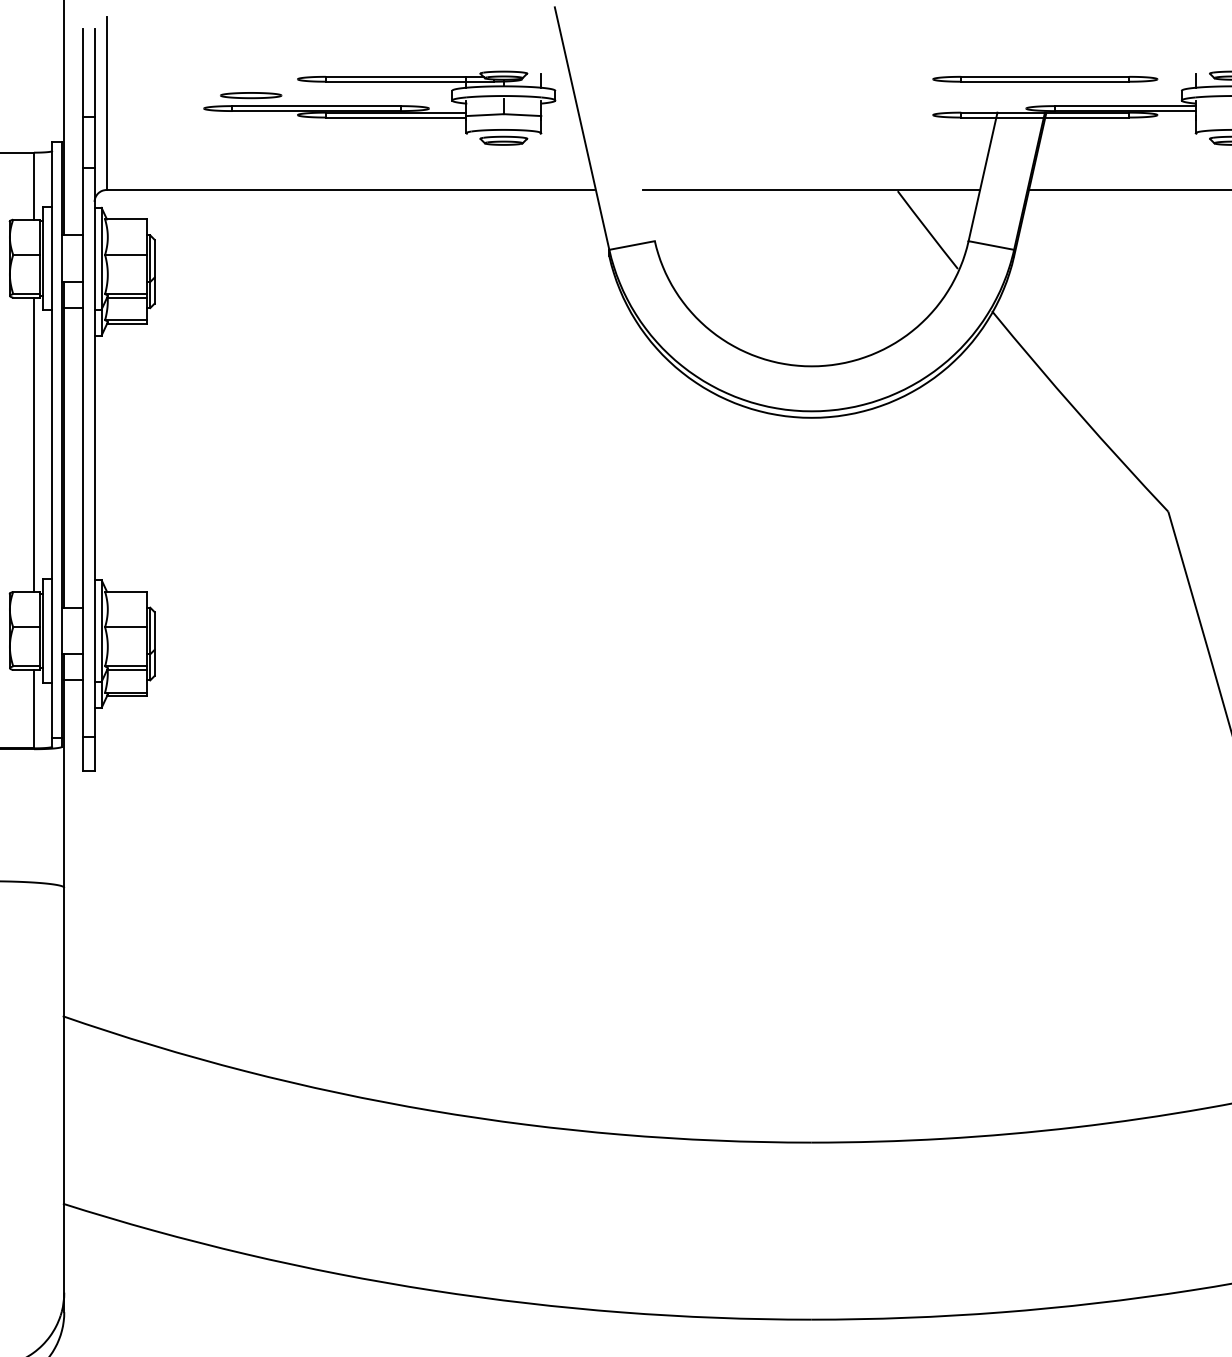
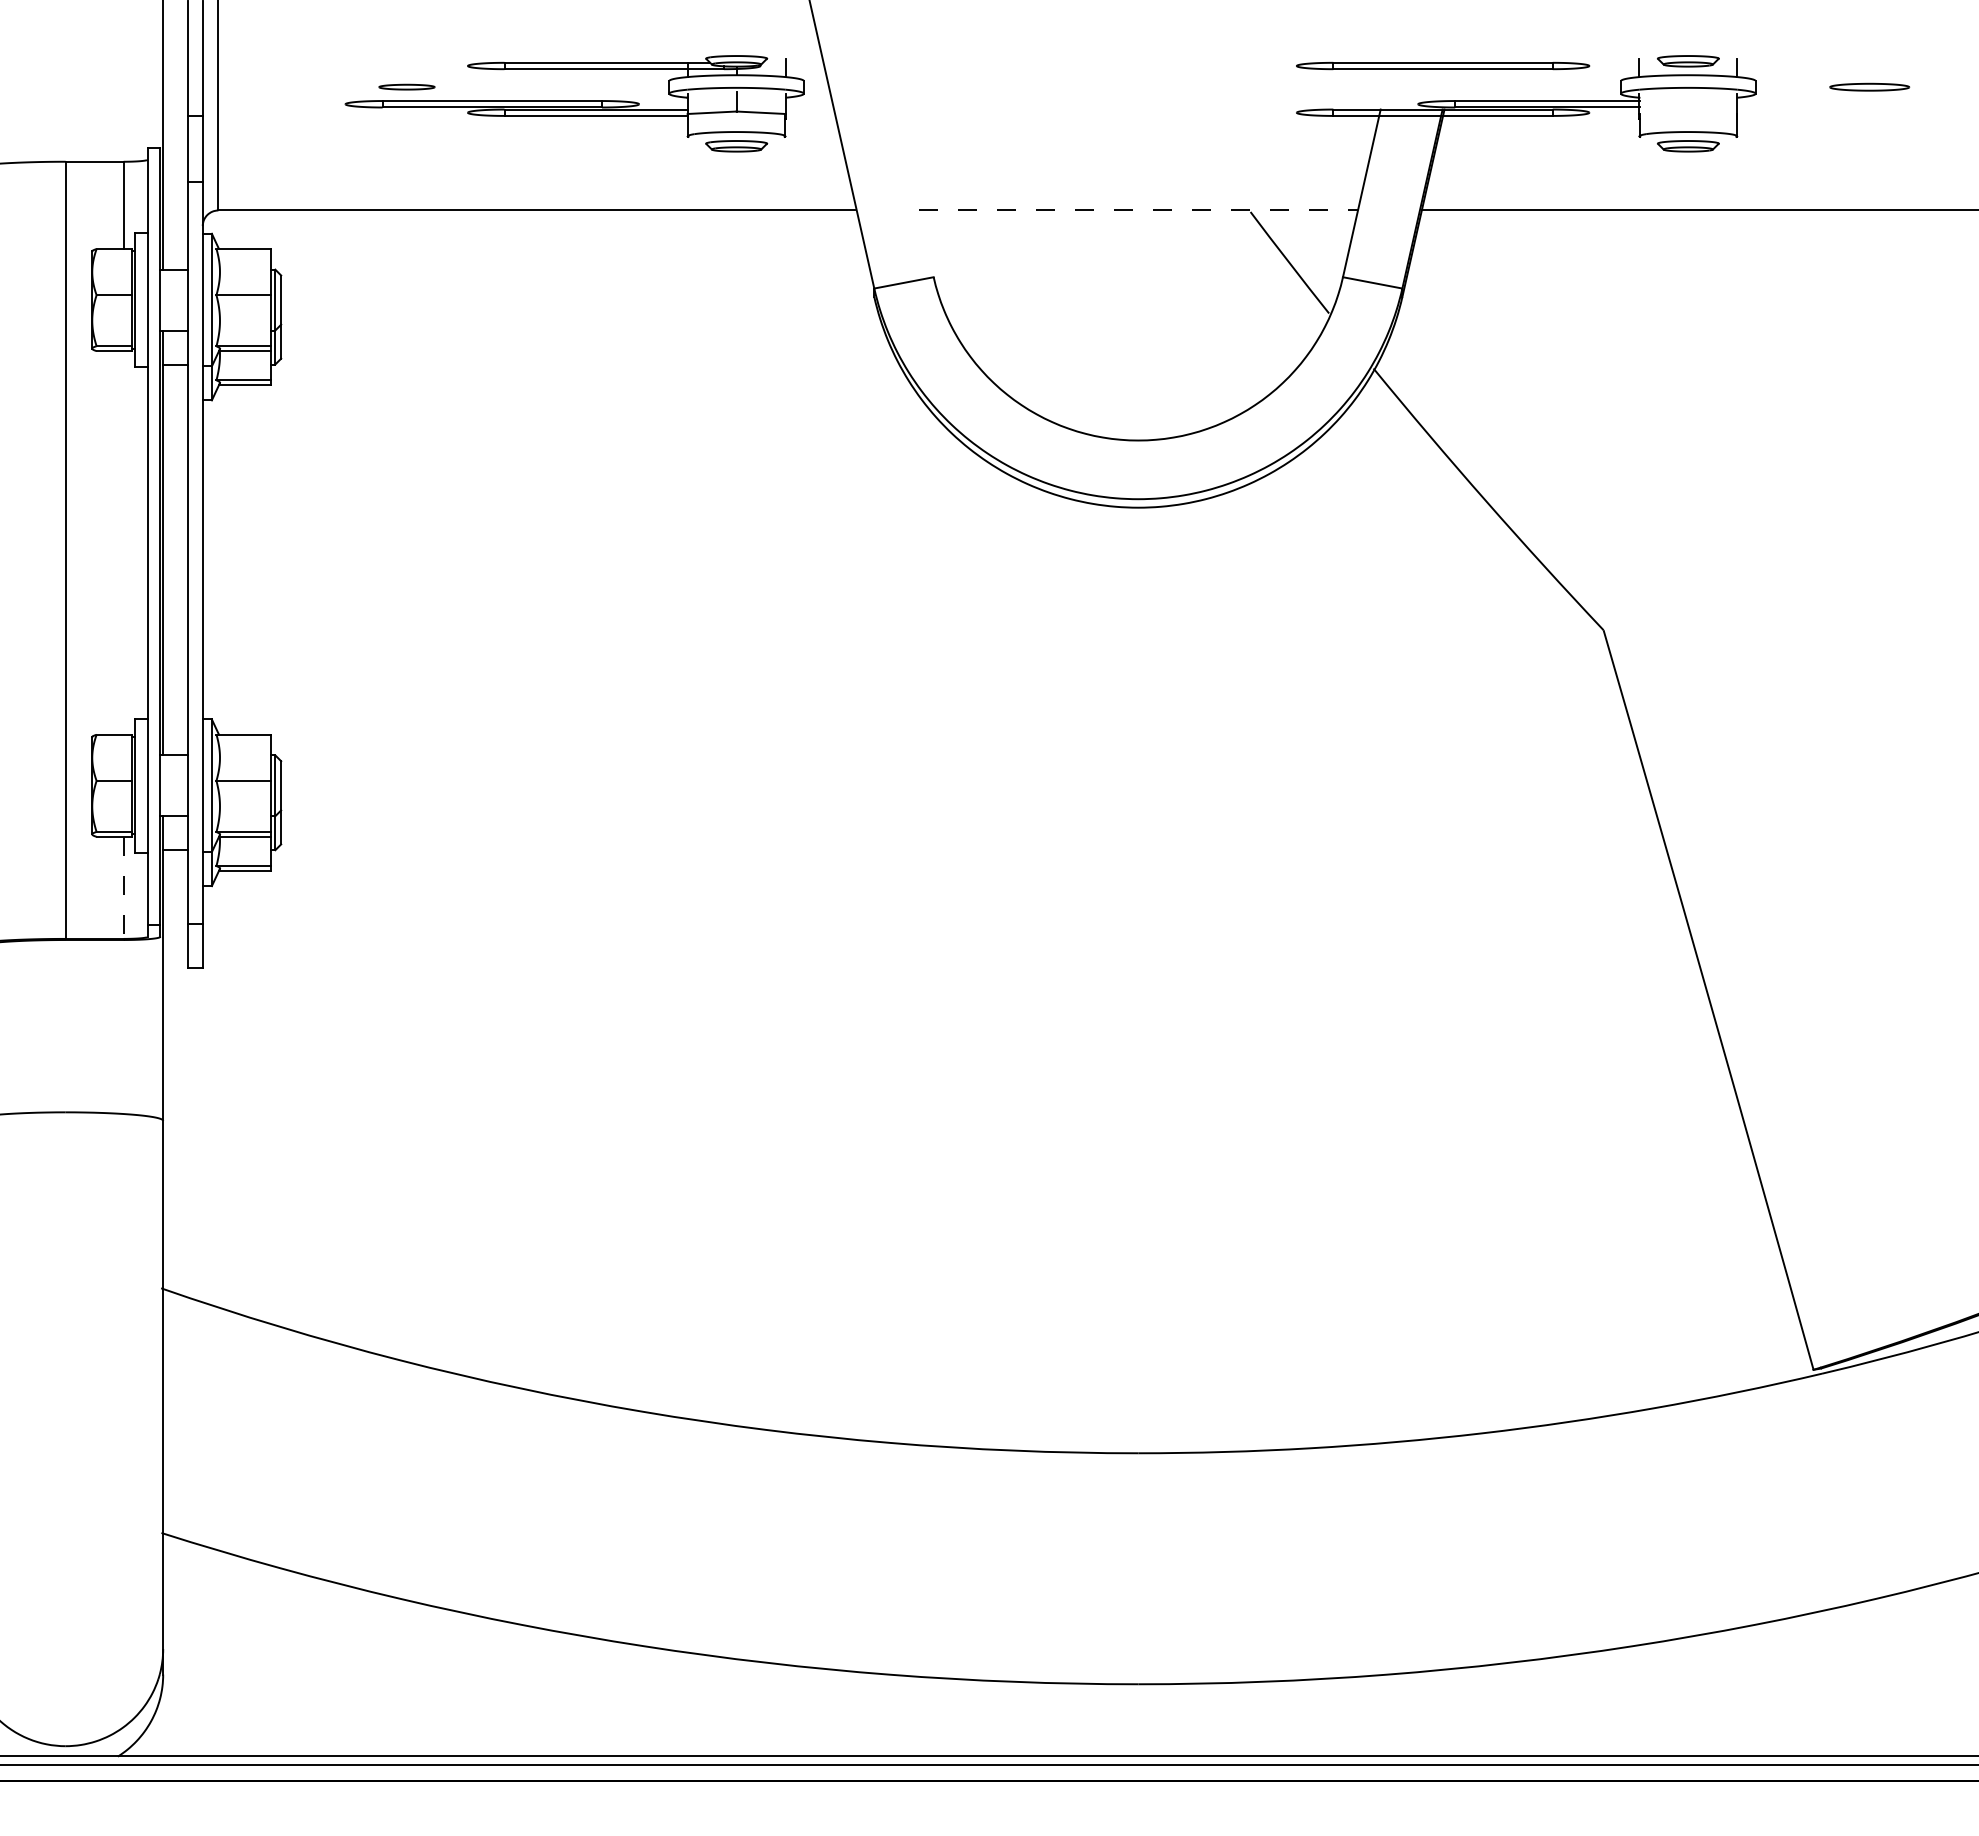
part: (250, 94) -> (406, 86), size x0.7
line: (811, 190) -> (1138, 210), solid -> dashed
line: (33, 444) -> (123, 542), removed
line: (33, 709) -> (123, 888), solid -> dashed

